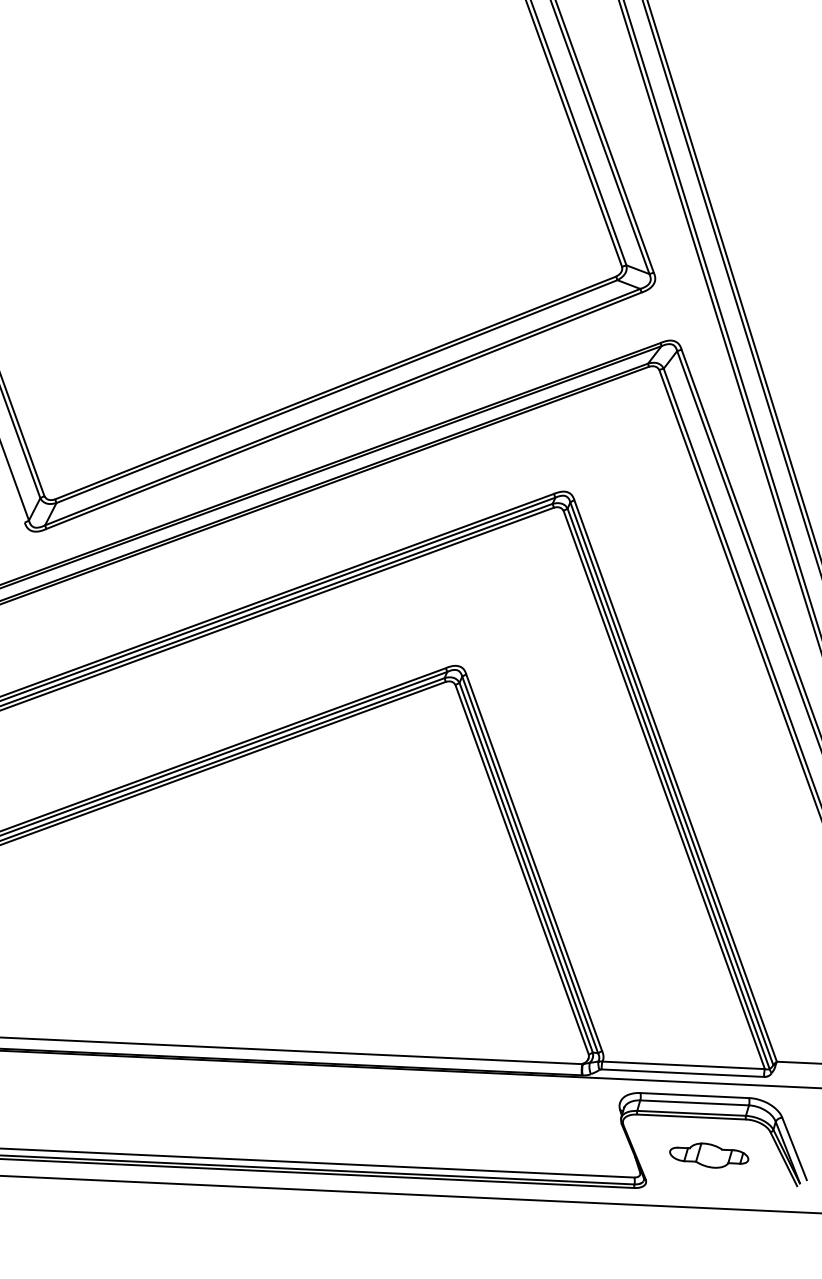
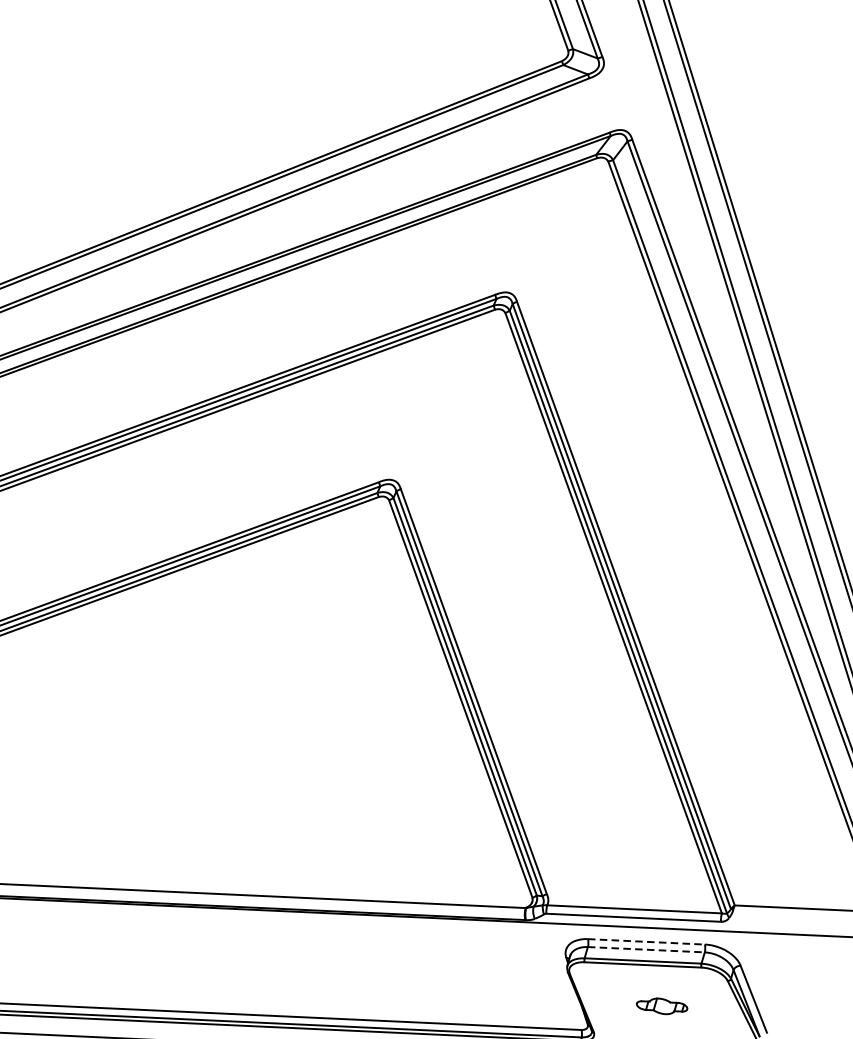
line: (695, 1095) -> (647, 941), solid -> dashed
line: (695, 1102) -> (647, 949), solid -> dashed
part: (709, 1155) -> (662, 1006), size x0.6

